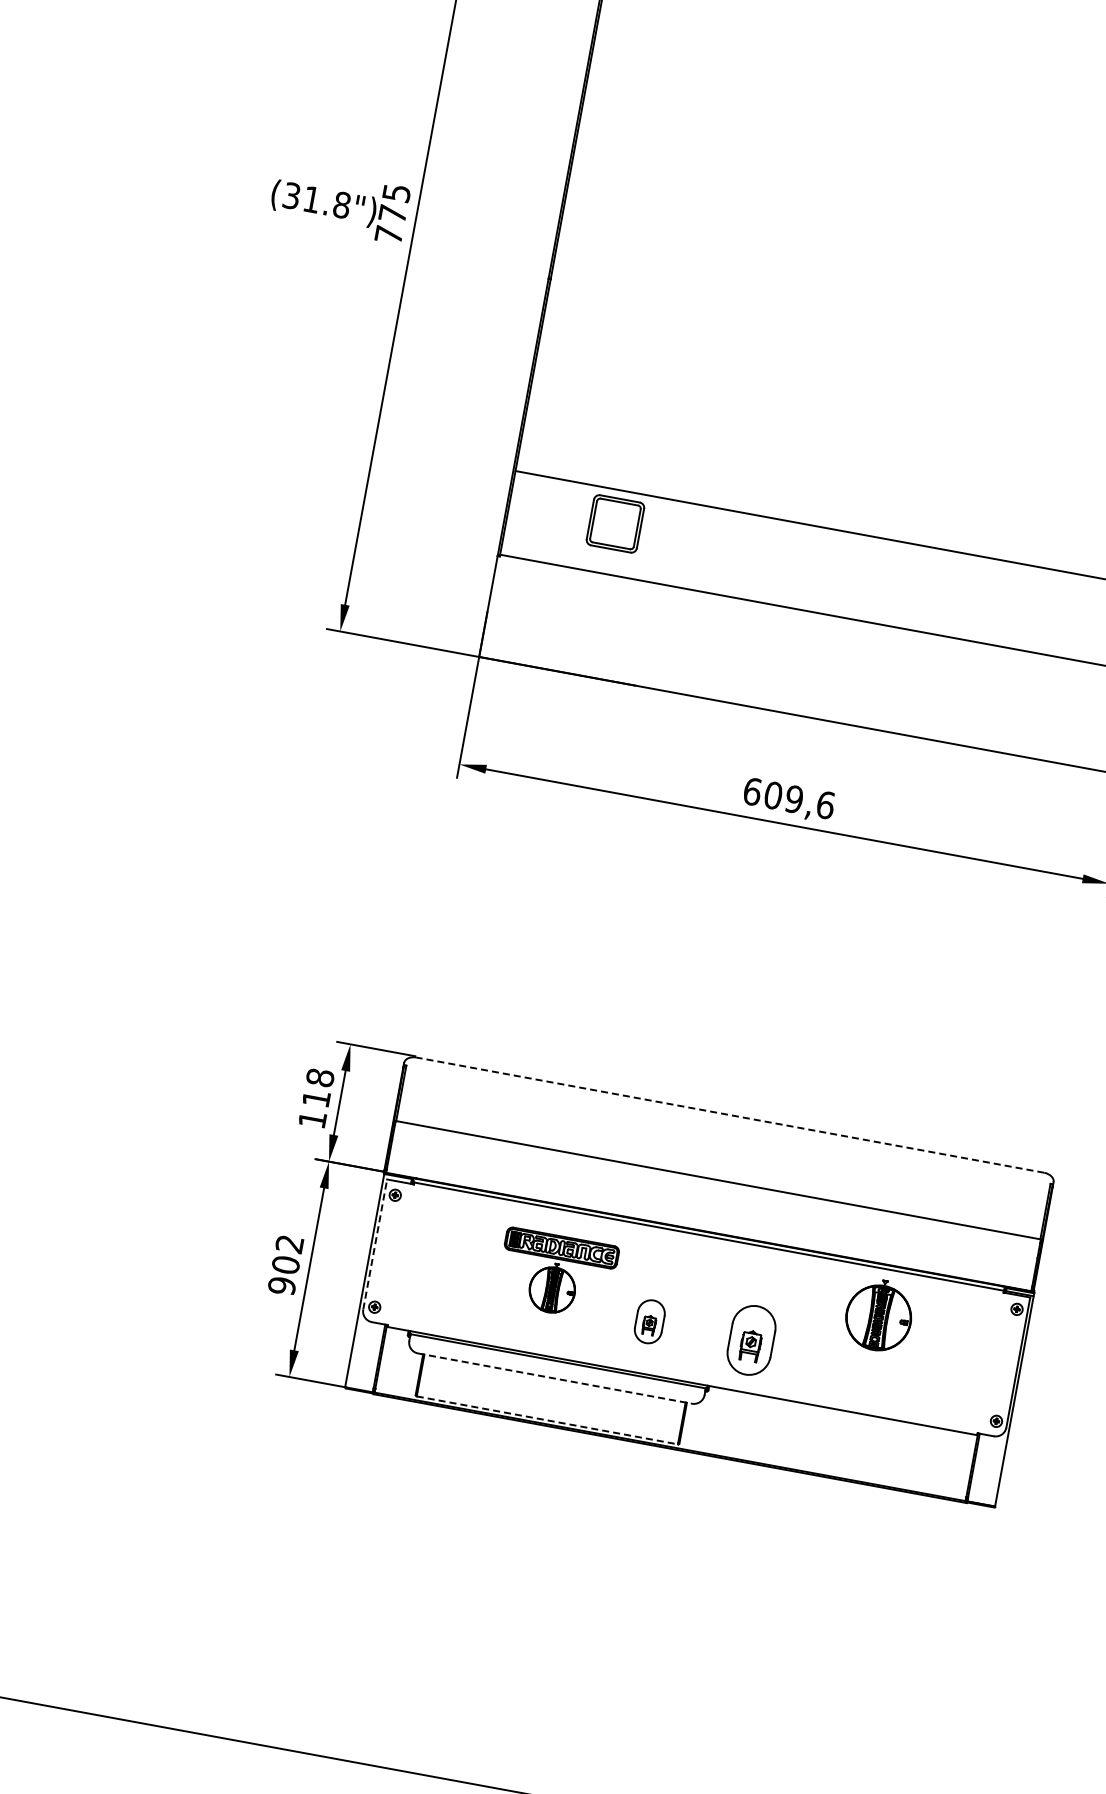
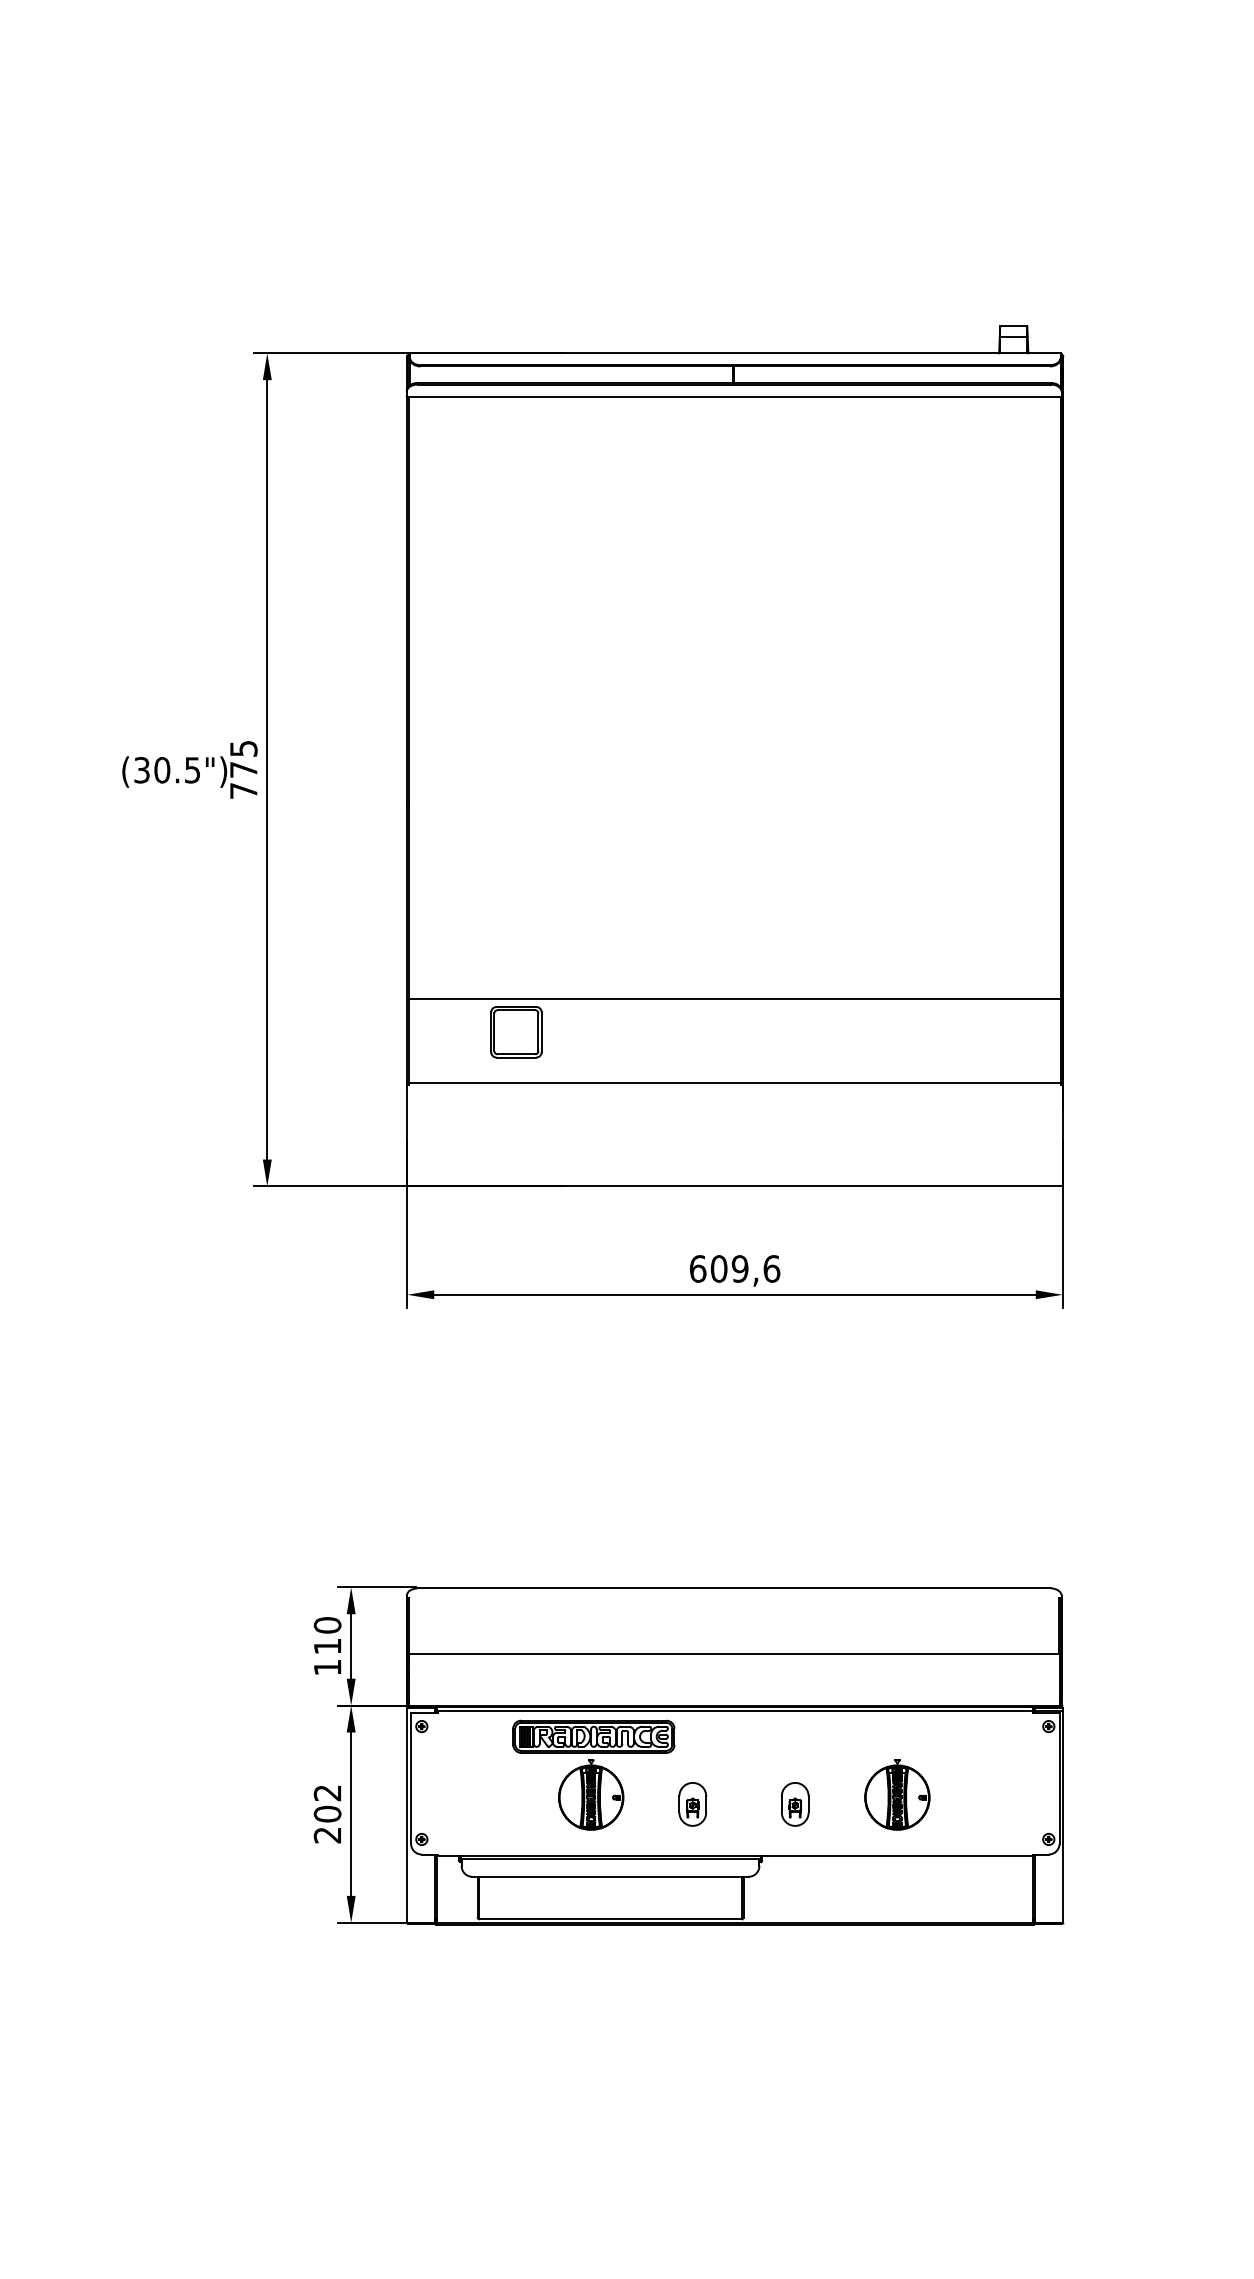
text: (326, 202) -> (177, 770), (31.8") -> (30.5")
text: (320, 1077) -> (327, 1625), 118 -> 110
line: (730, 1115) -> (734, 1588), dashed -> solid
line: (375, 1244) -> (411, 1778), dashed -> solid
part: (556, 1274) -> (593, 1774), size x1.43
text: (281, 1286) -> (327, 1835), 902 -> 202
part: (879, 1314) -> (897, 1794), moved
part: (750, 1340) -> (794, 1804), size x0.62
line: (556, 1378) -> (611, 1876), dashed -> solid
line: (547, 1419) -> (610, 1918), dashed -> solid

